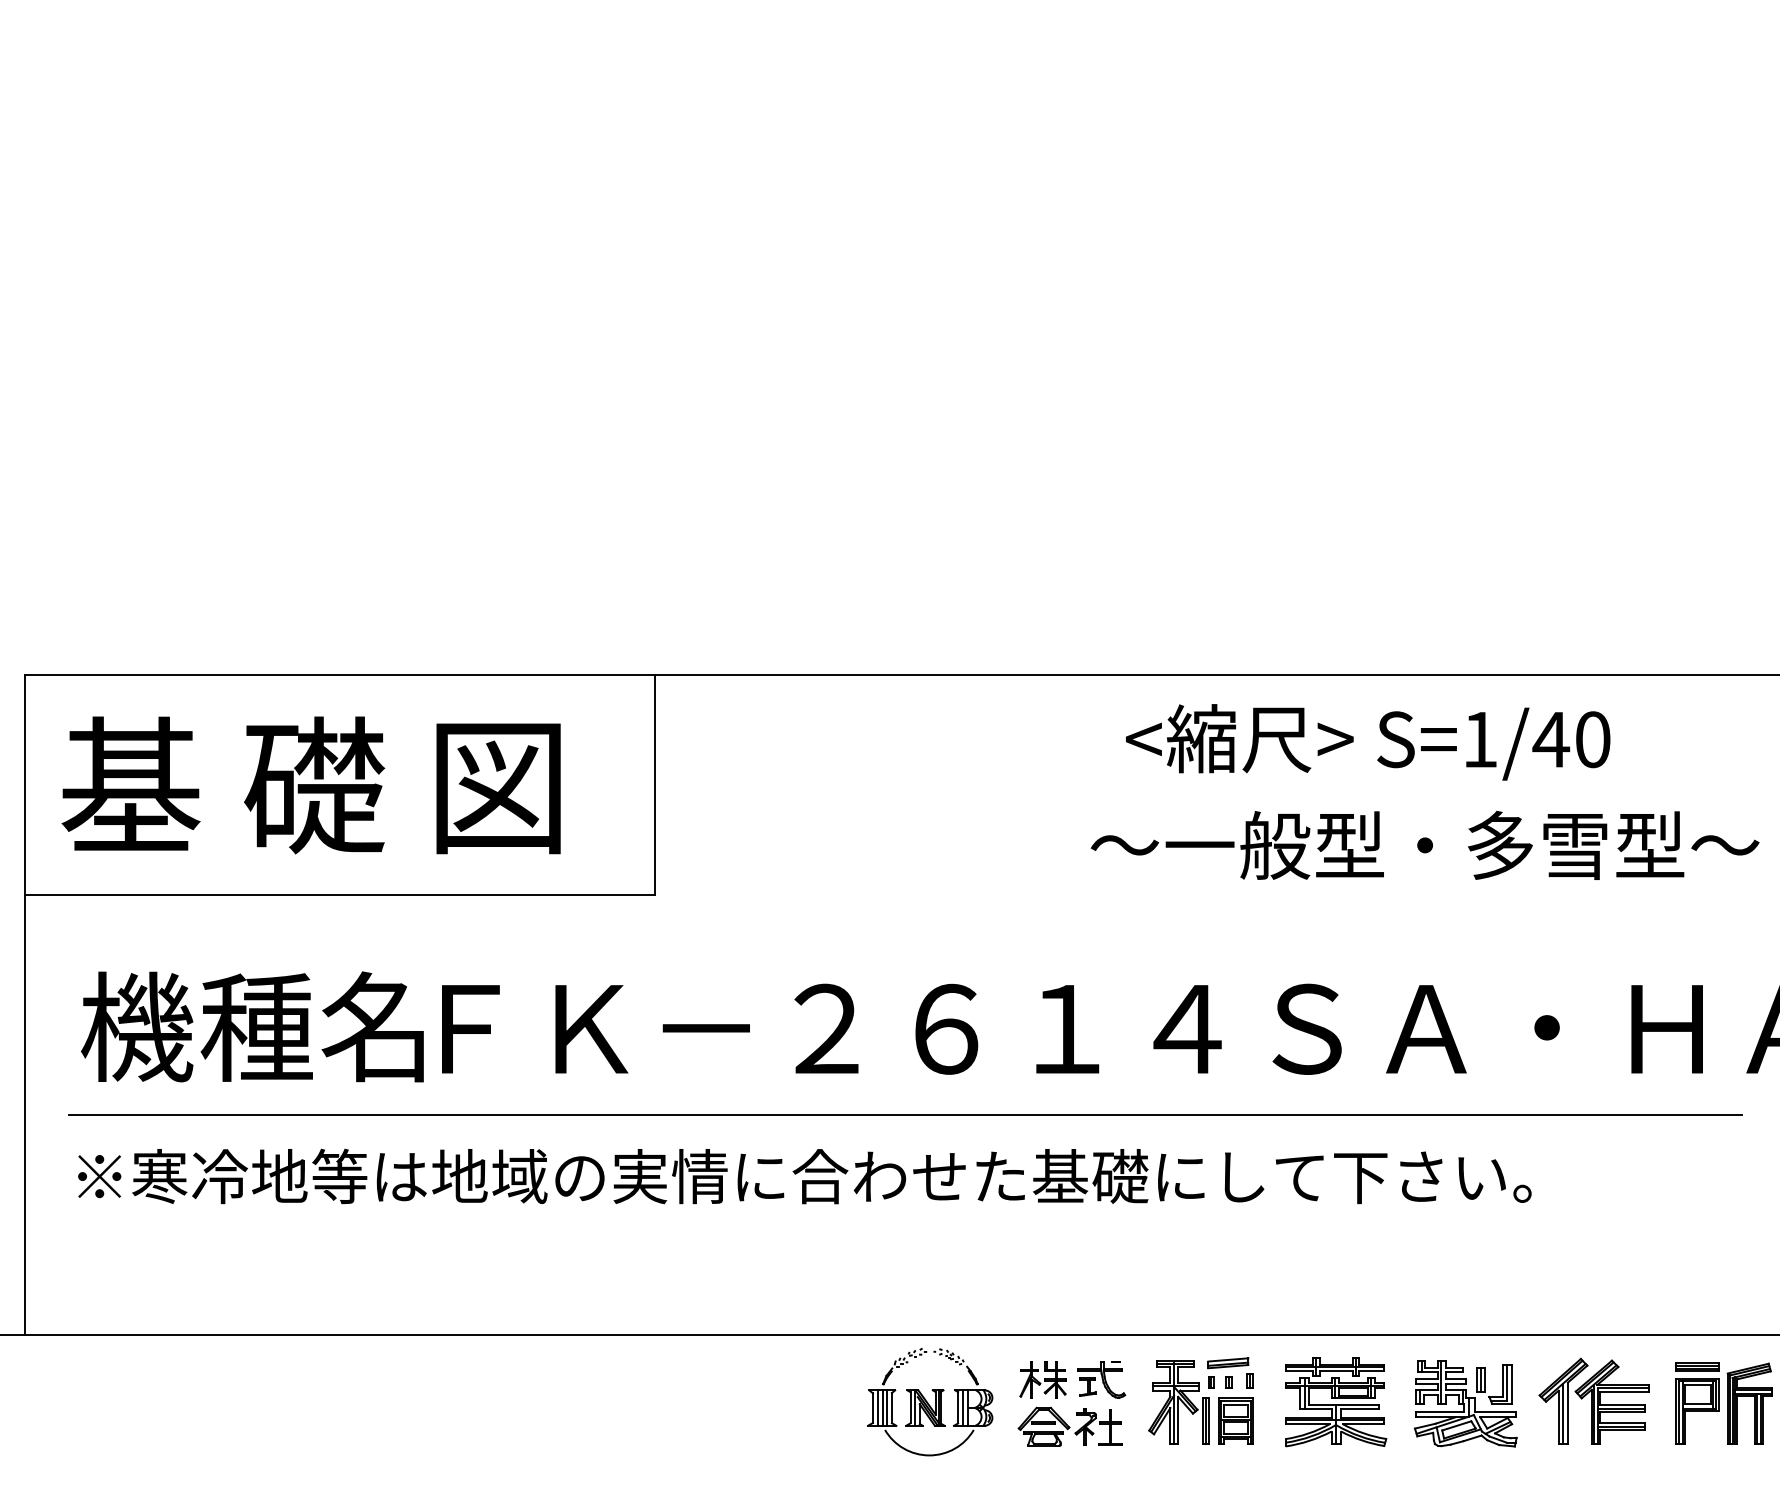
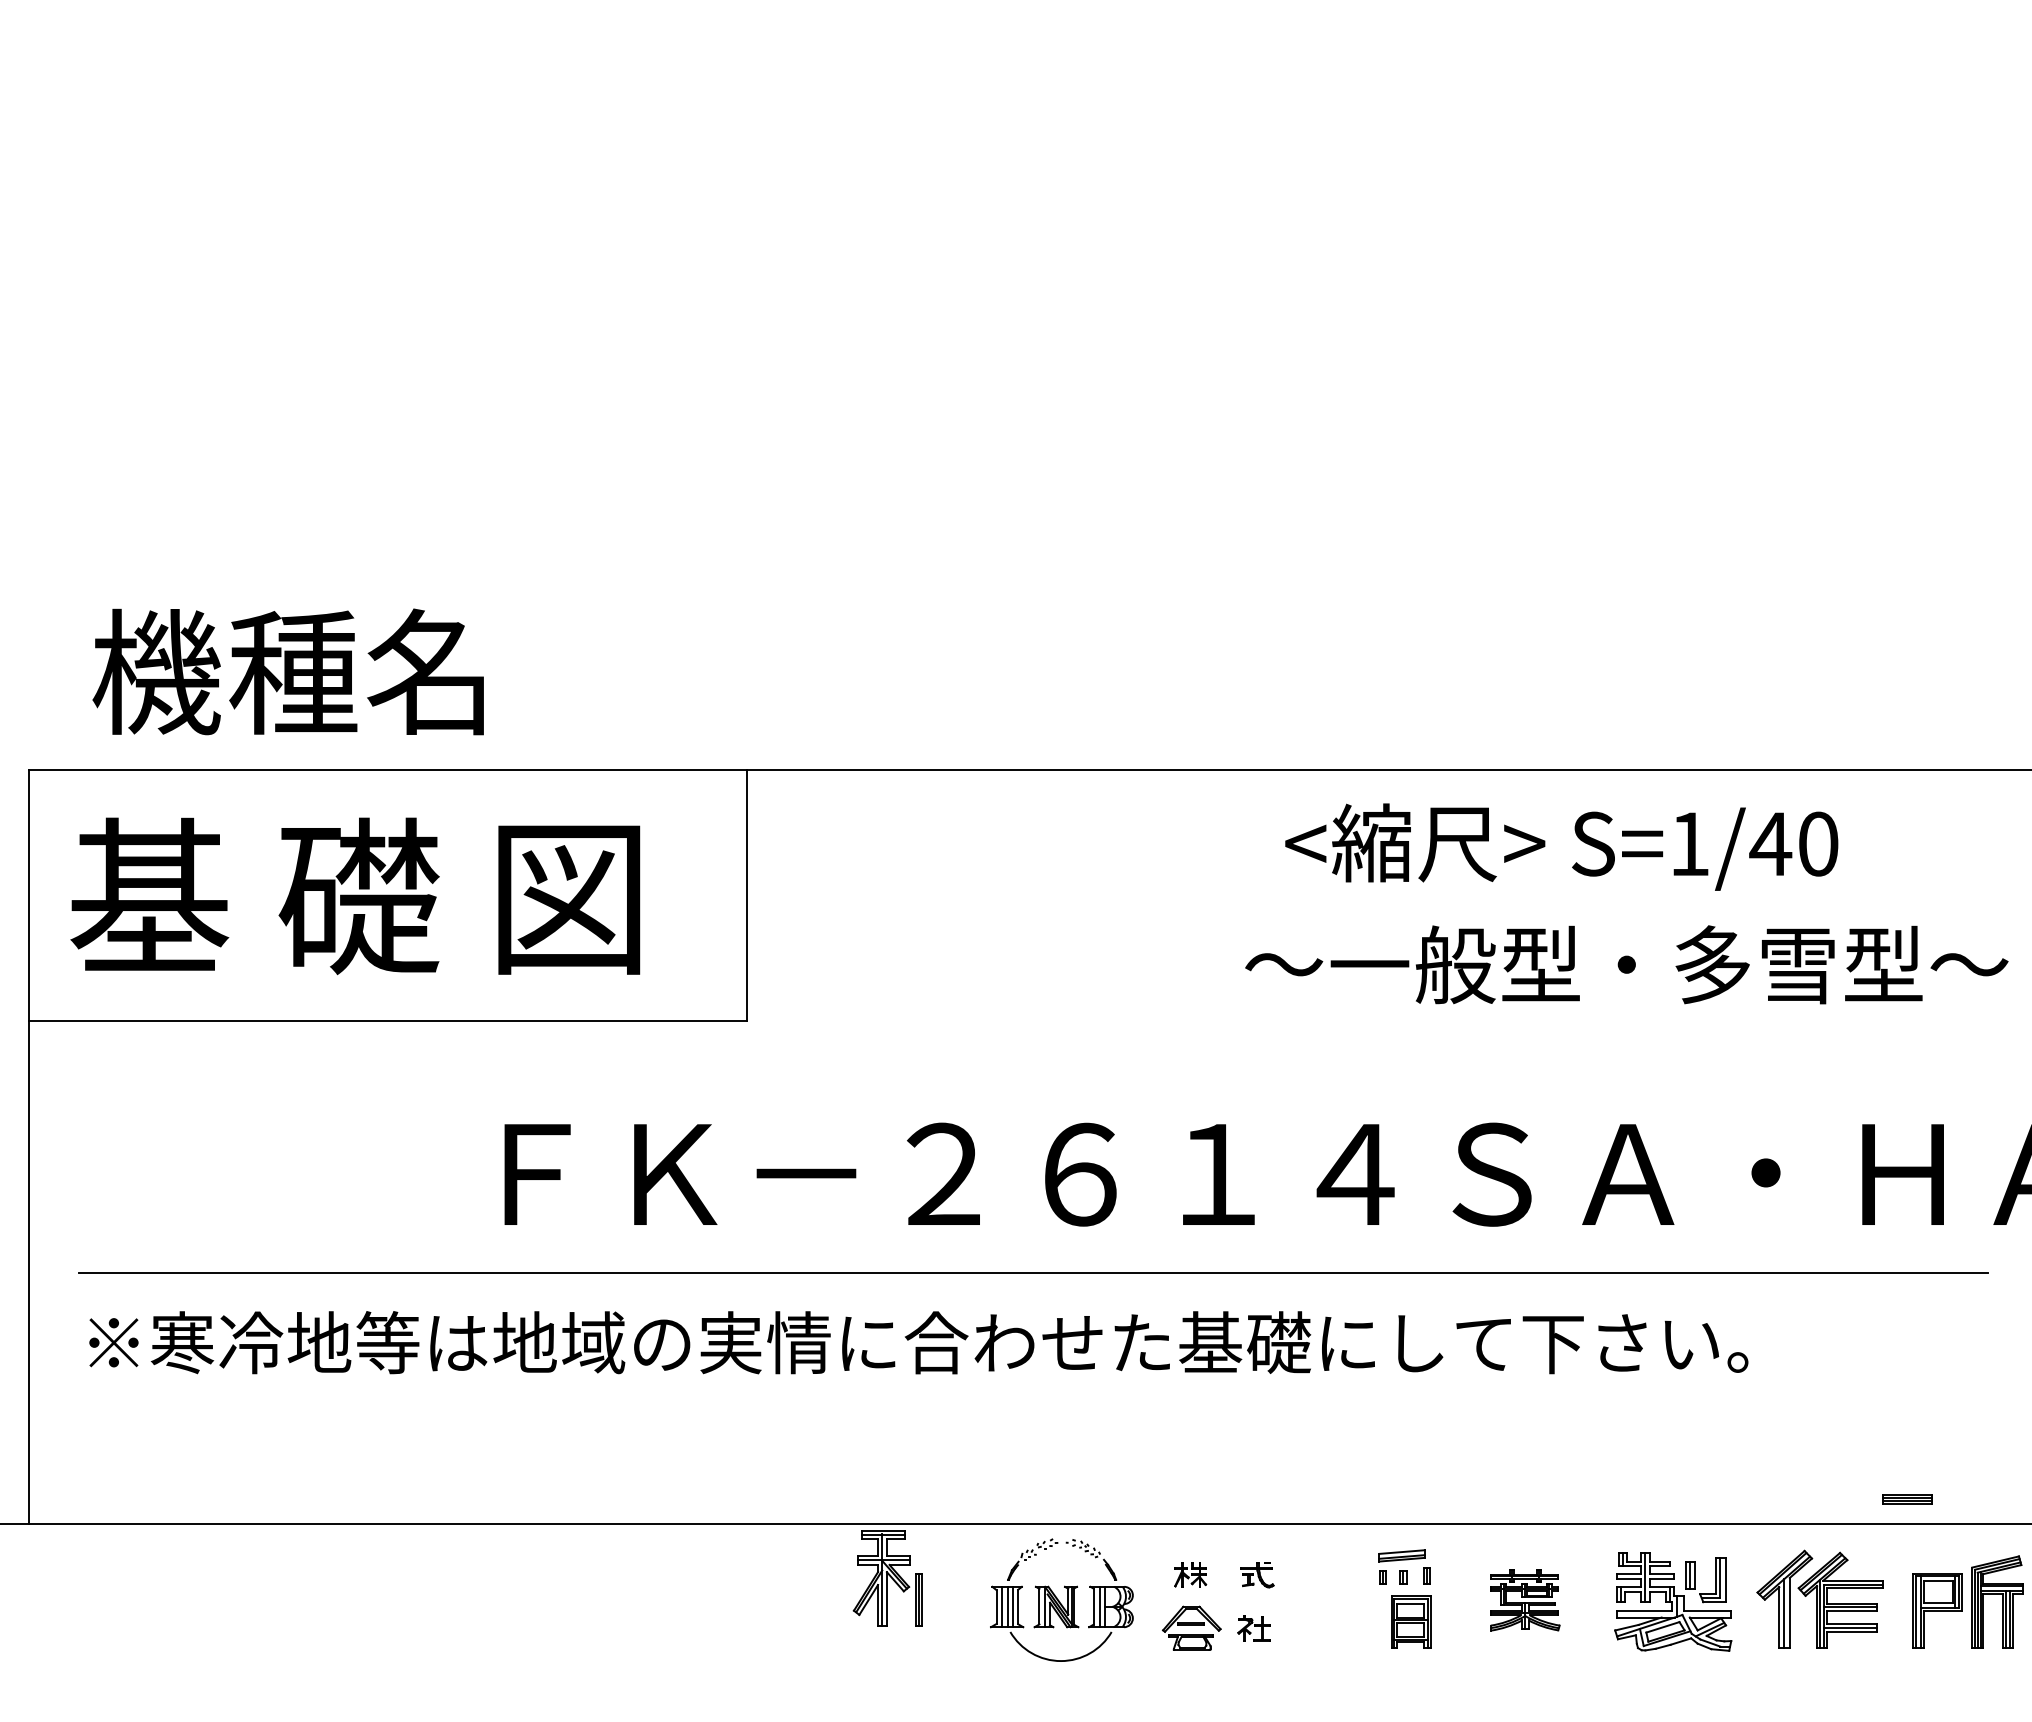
text: (251, 1026) -> (287, 671), moved
part: (1697, 1367) -> (1907, 1499), moved
part: (1042, 1379) -> (1190, 1574), size x0.6
part: (1101, 1380) -> (1257, 1575), size x0.6
part: (1178, 1402) -> (887, 1578), moved
part: (1336, 1402) -> (1525, 1600), size x0.6
part: (1098, 1426) -> (1253, 1628), size x0.6

